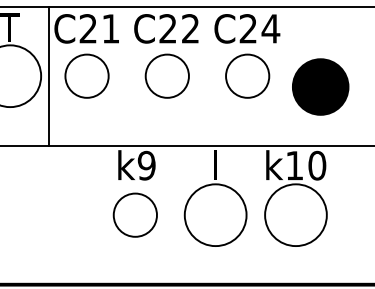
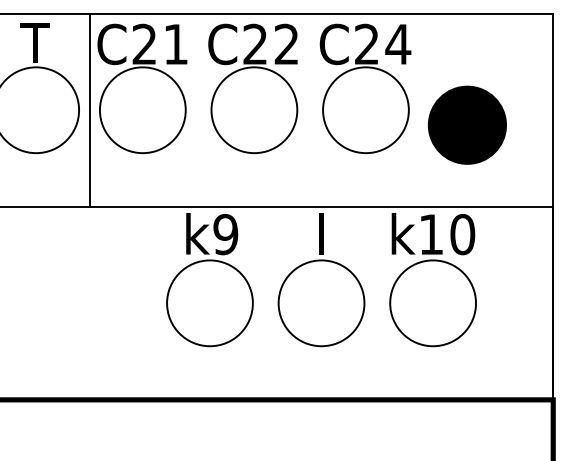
circle: (86, 76) -> (142, 110), size x1.43
circle: (167, 76) -> (254, 110), size x1.43
circle: (247, 76) -> (365, 110), size x1.43
circle: (135, 215) -> (209, 303), size x1.43

